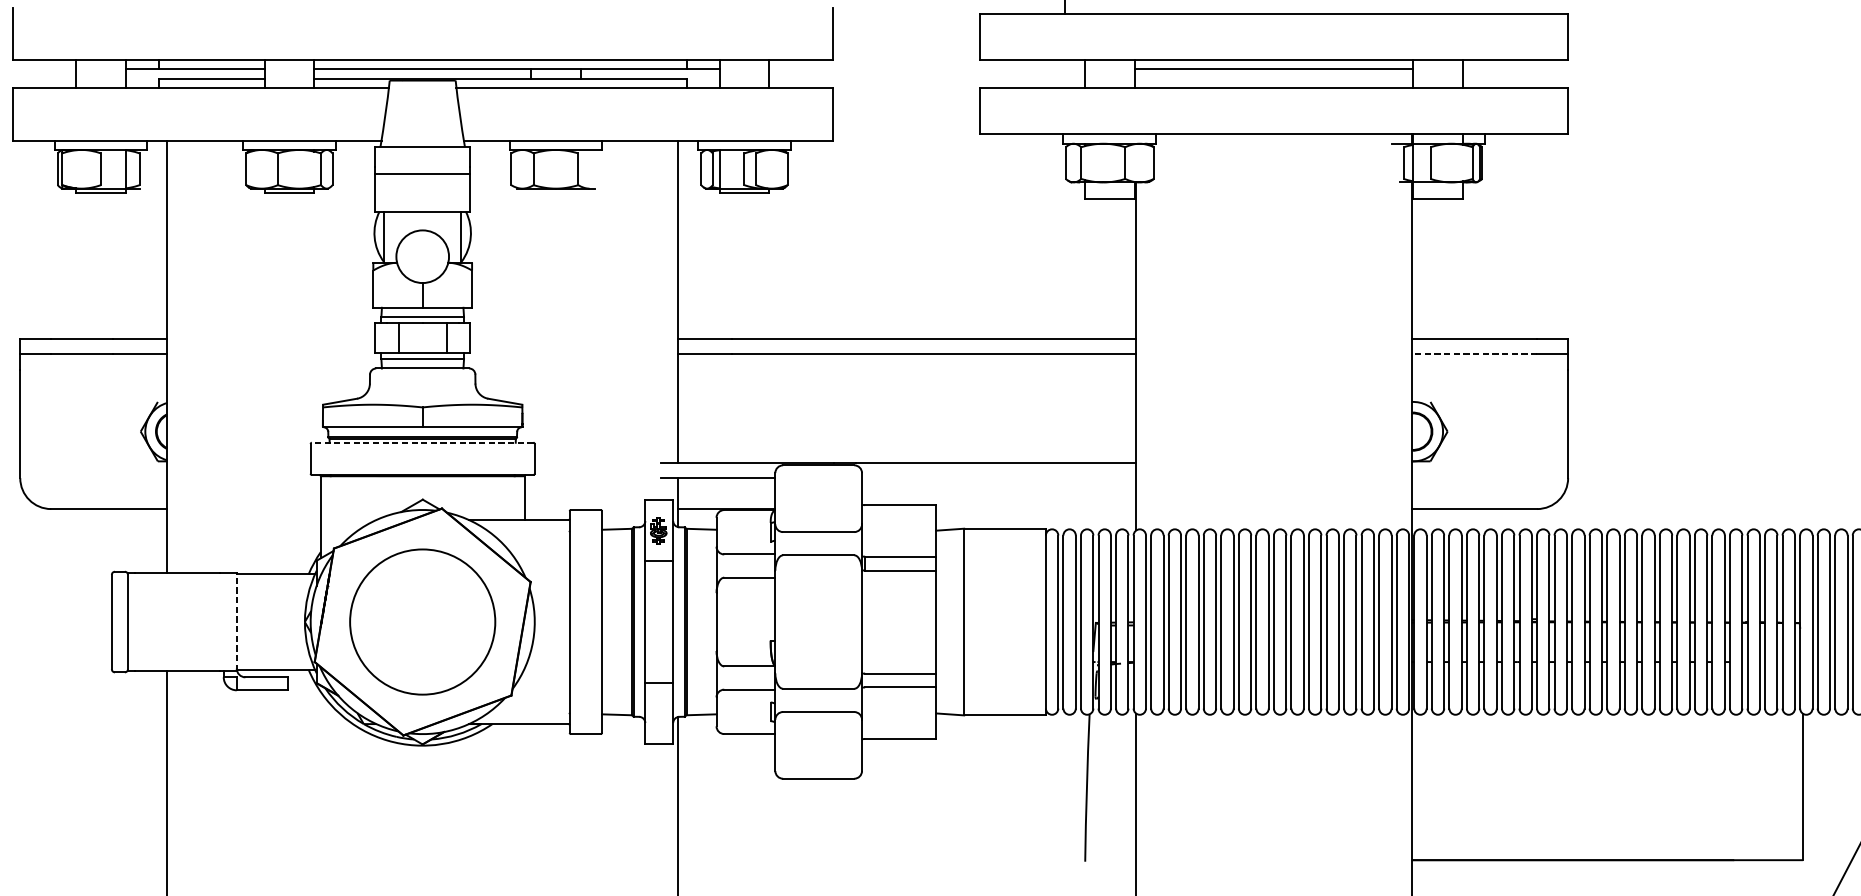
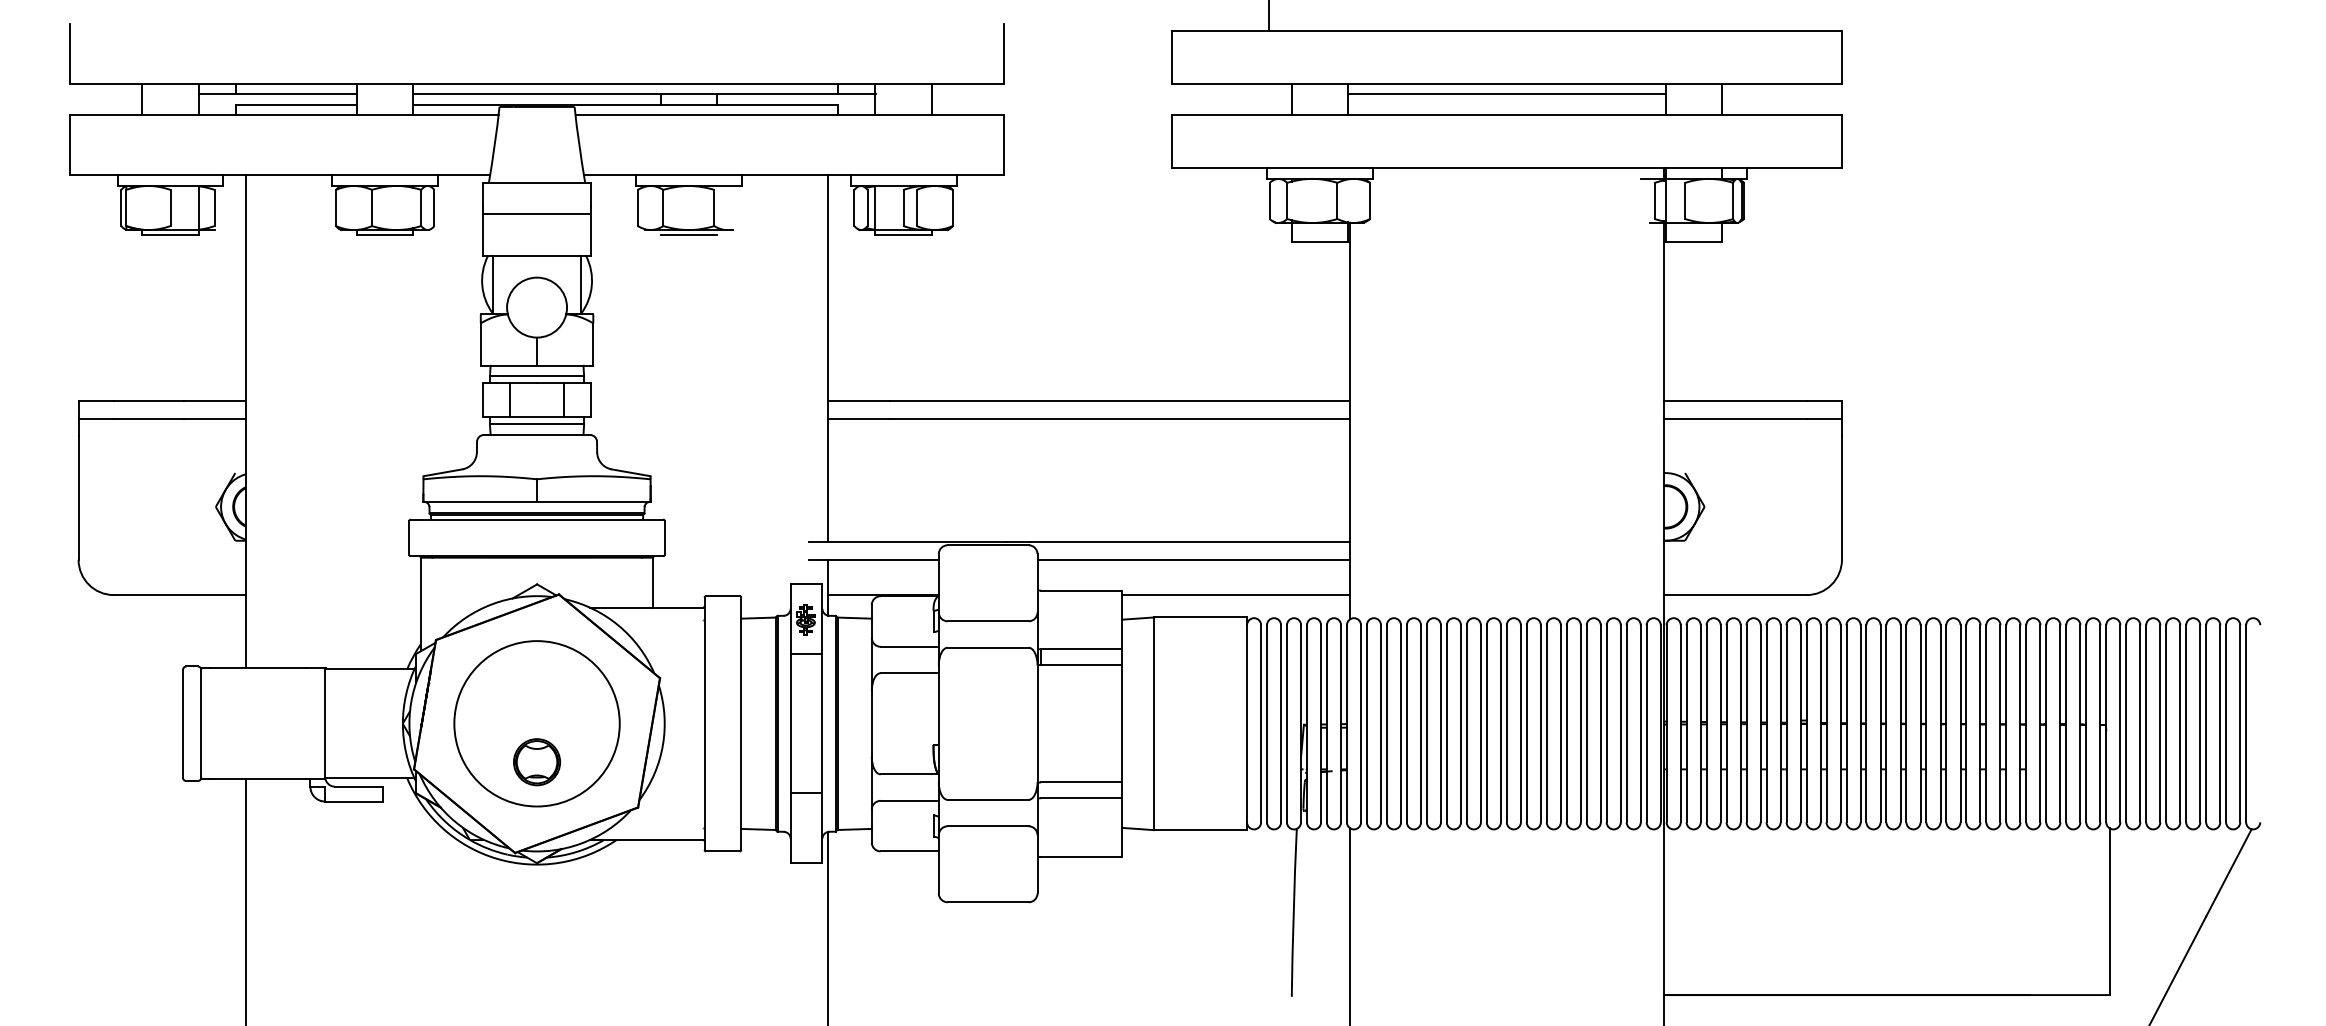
line: (555, 193) -> (688, 235), added
line: (1474, 354) -> (1735, 418), dashed -> solid
line: (422, 442) -> (536, 519), dashed -> solid
line: (998, 477) -> (1193, 559), added
line: (1036, 509) -> (1236, 595), added
line: (237, 621) -> (325, 723), dashed -> solid
part: (422, 656) -> (536, 762), added

